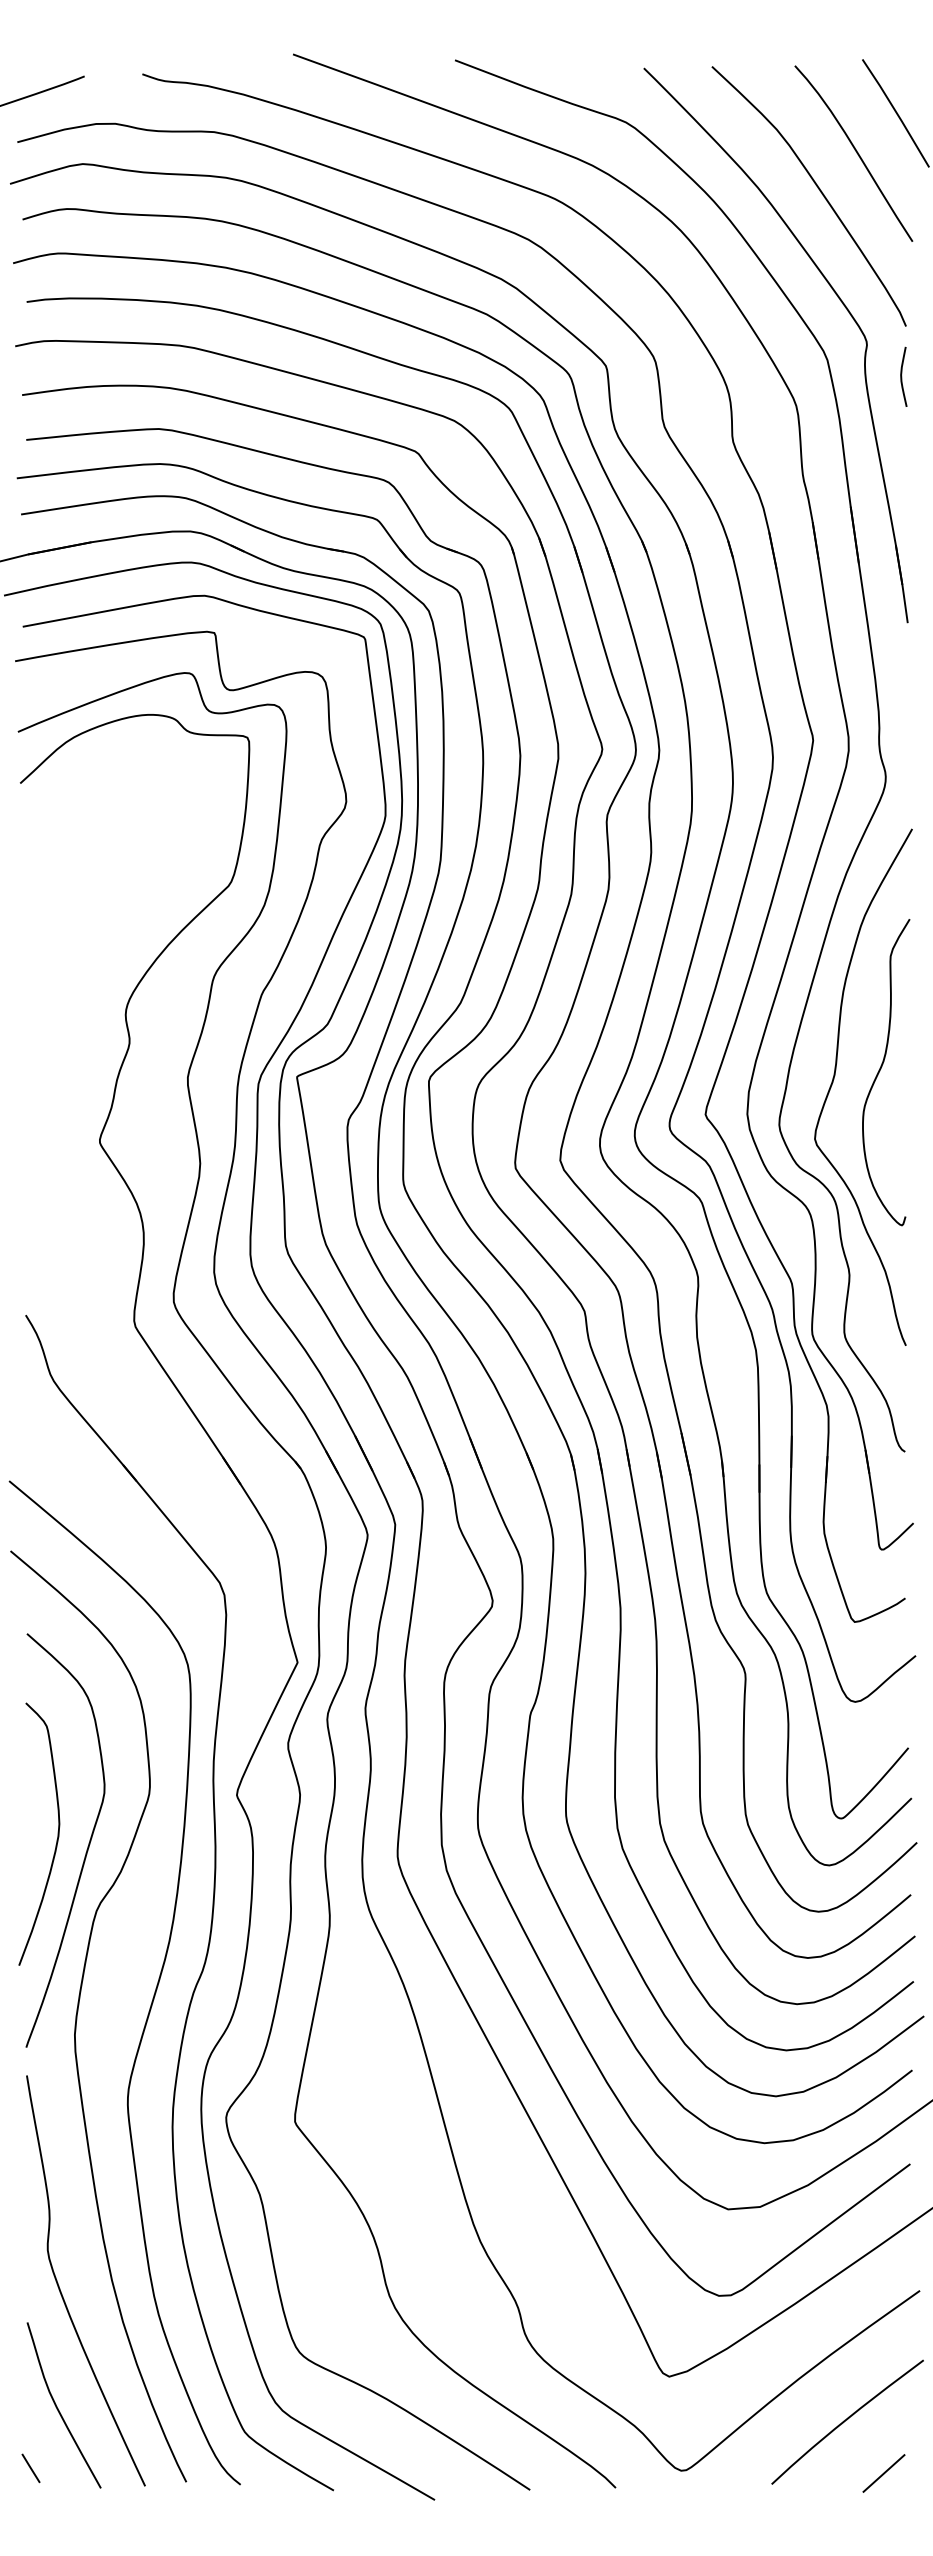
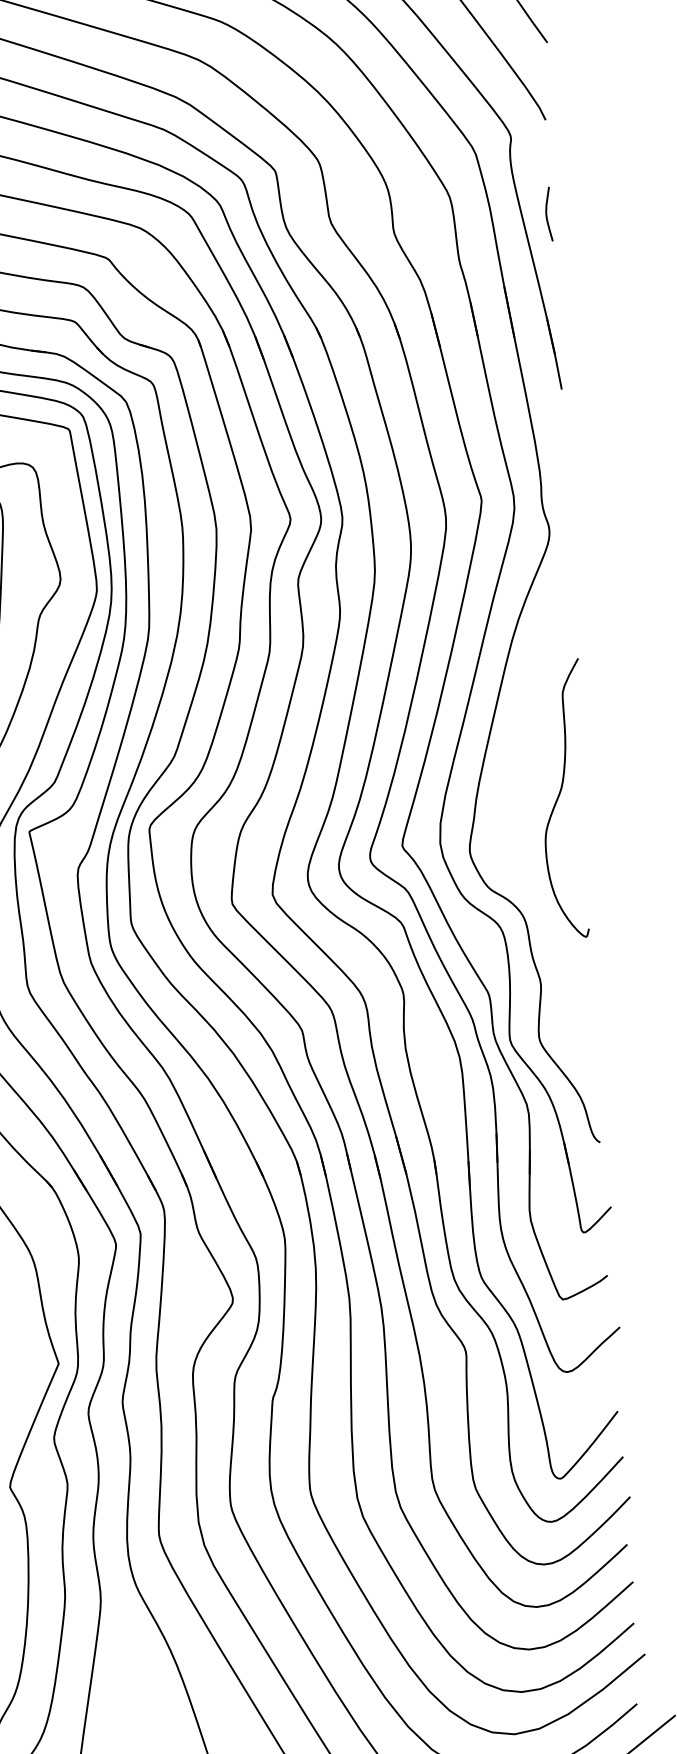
curve: (902, 376) -> (547, 213), moved
curve: (834, 1079) -> (517, 807), removed

